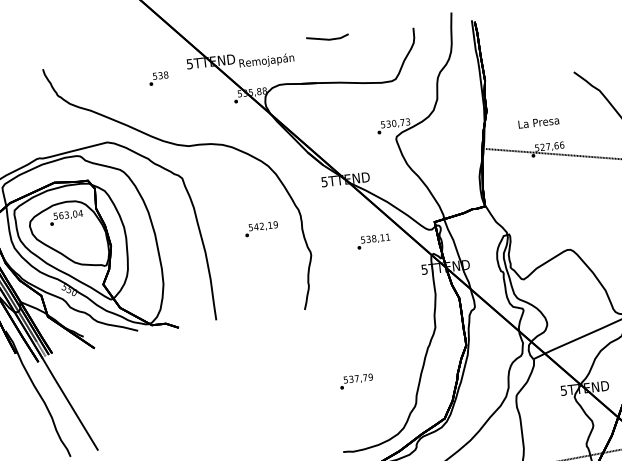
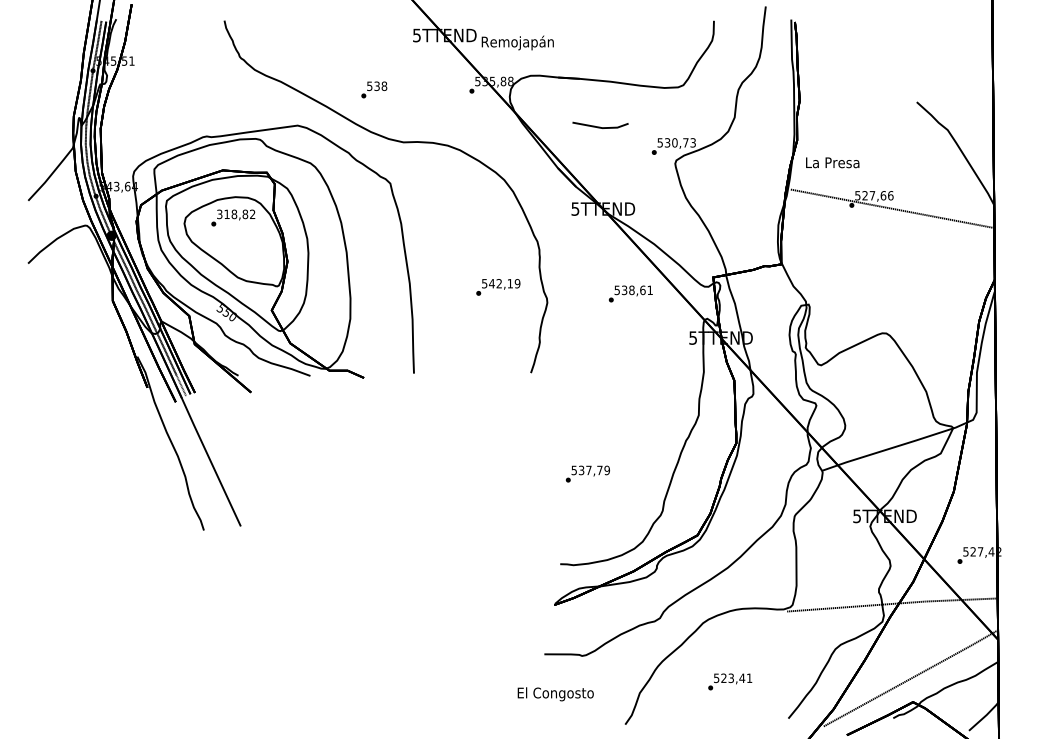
part: (327, 37) -> (600, 124), moved
text: (158, 78) -> (374, 89), moved
text: (538, 122) -> (832, 162), moved
text: (68, 214) -> (236, 214), 563,04 -> 318,82
text: (261, 229) -> (498, 287), moved
text: (382, 237) -> (642, 290), 538,11 -> 538,61

